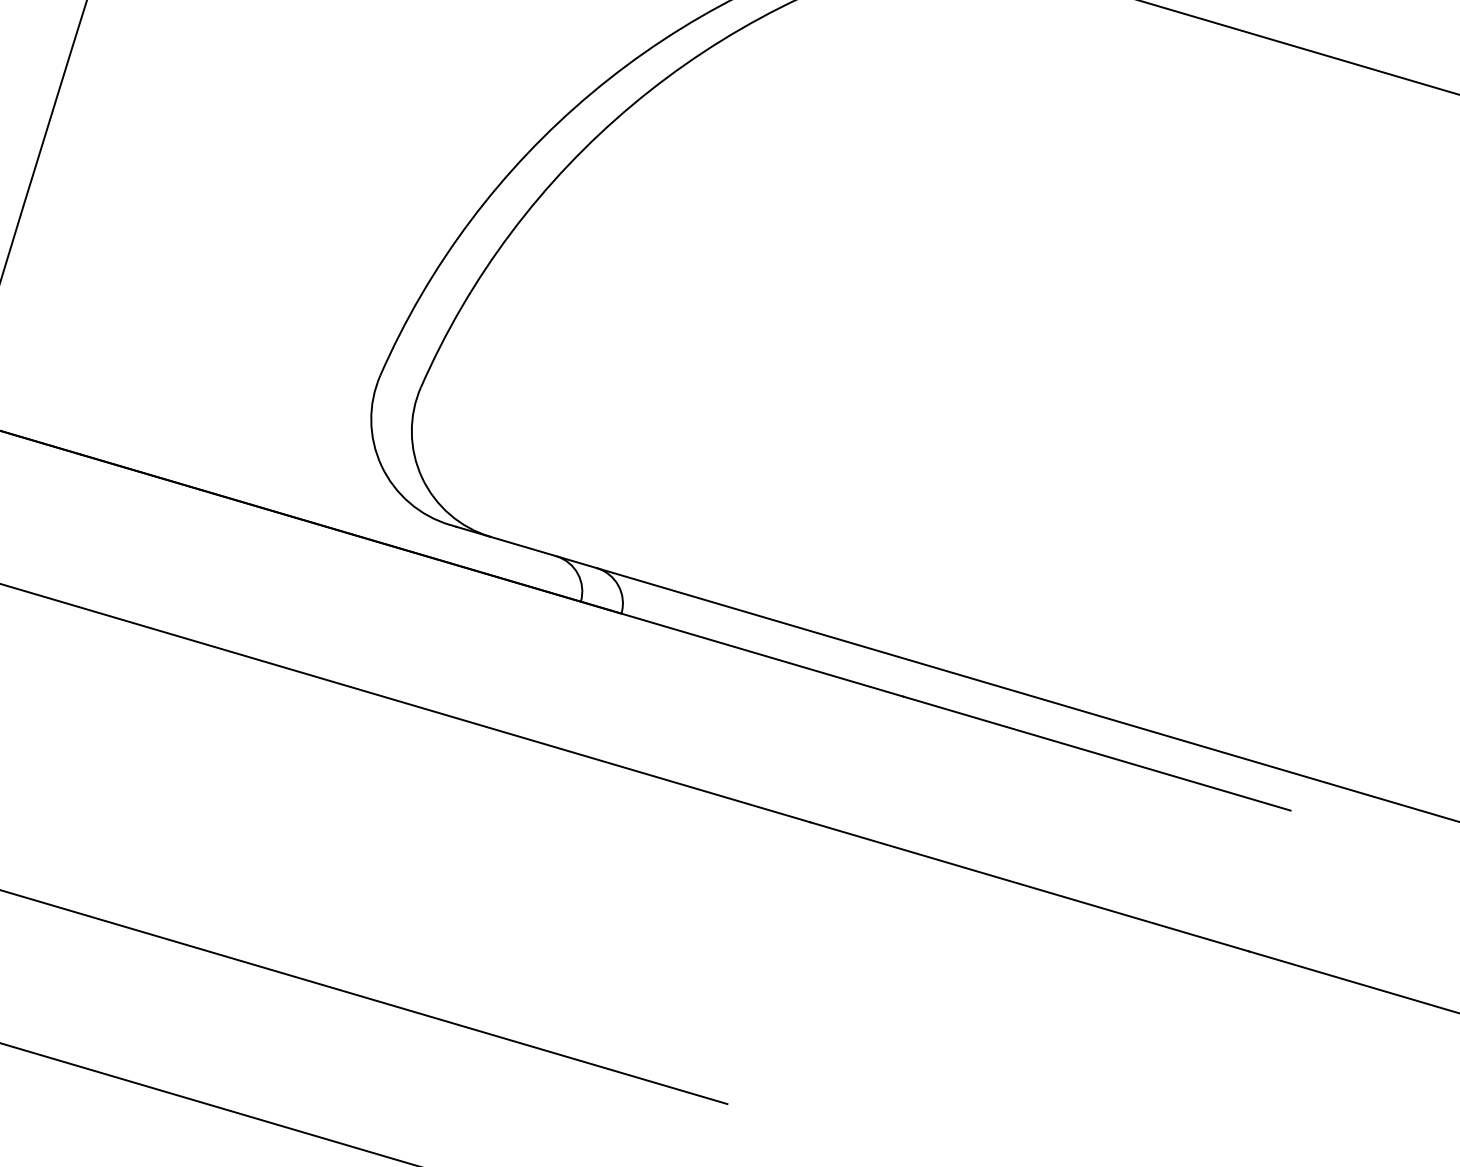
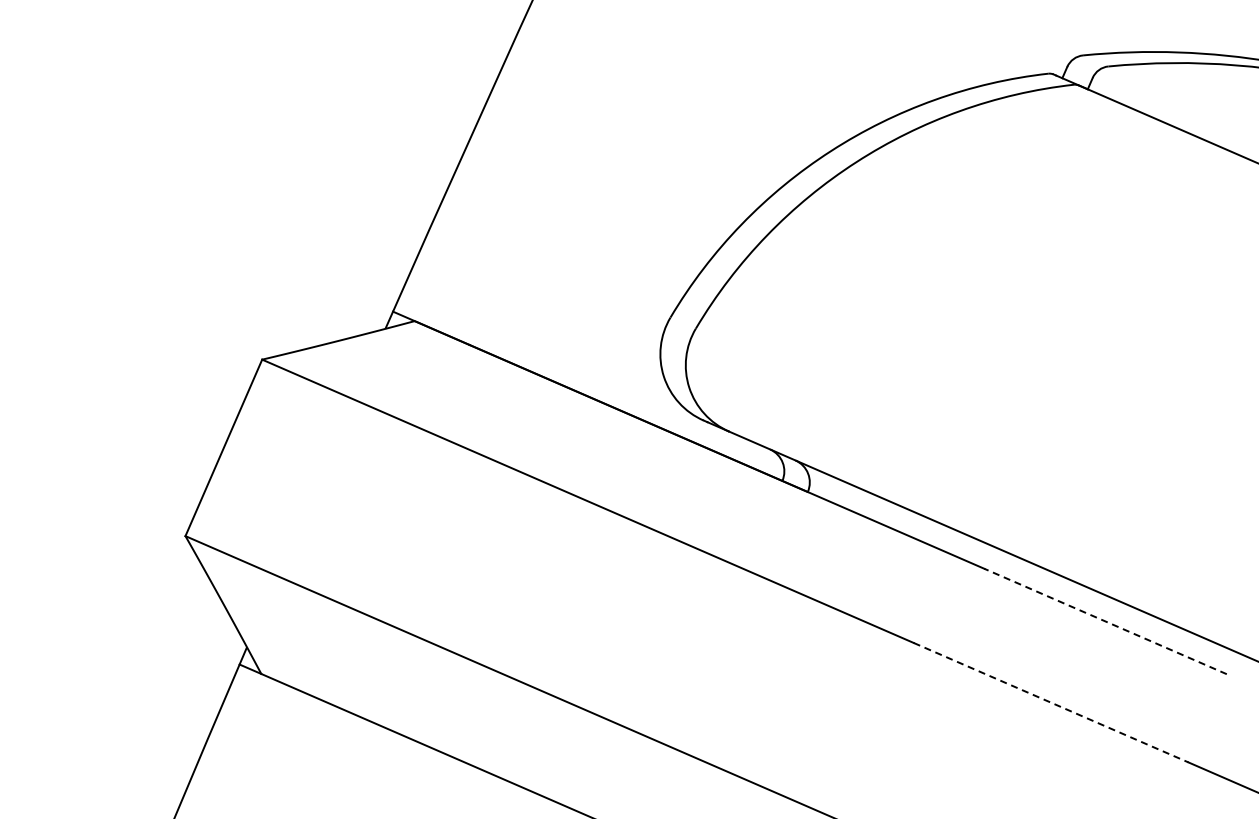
line: (1096, 753) -> (1105, 621), solid -> dashed
line: (1030, 886) -> (1051, 702), solid -> dashed

